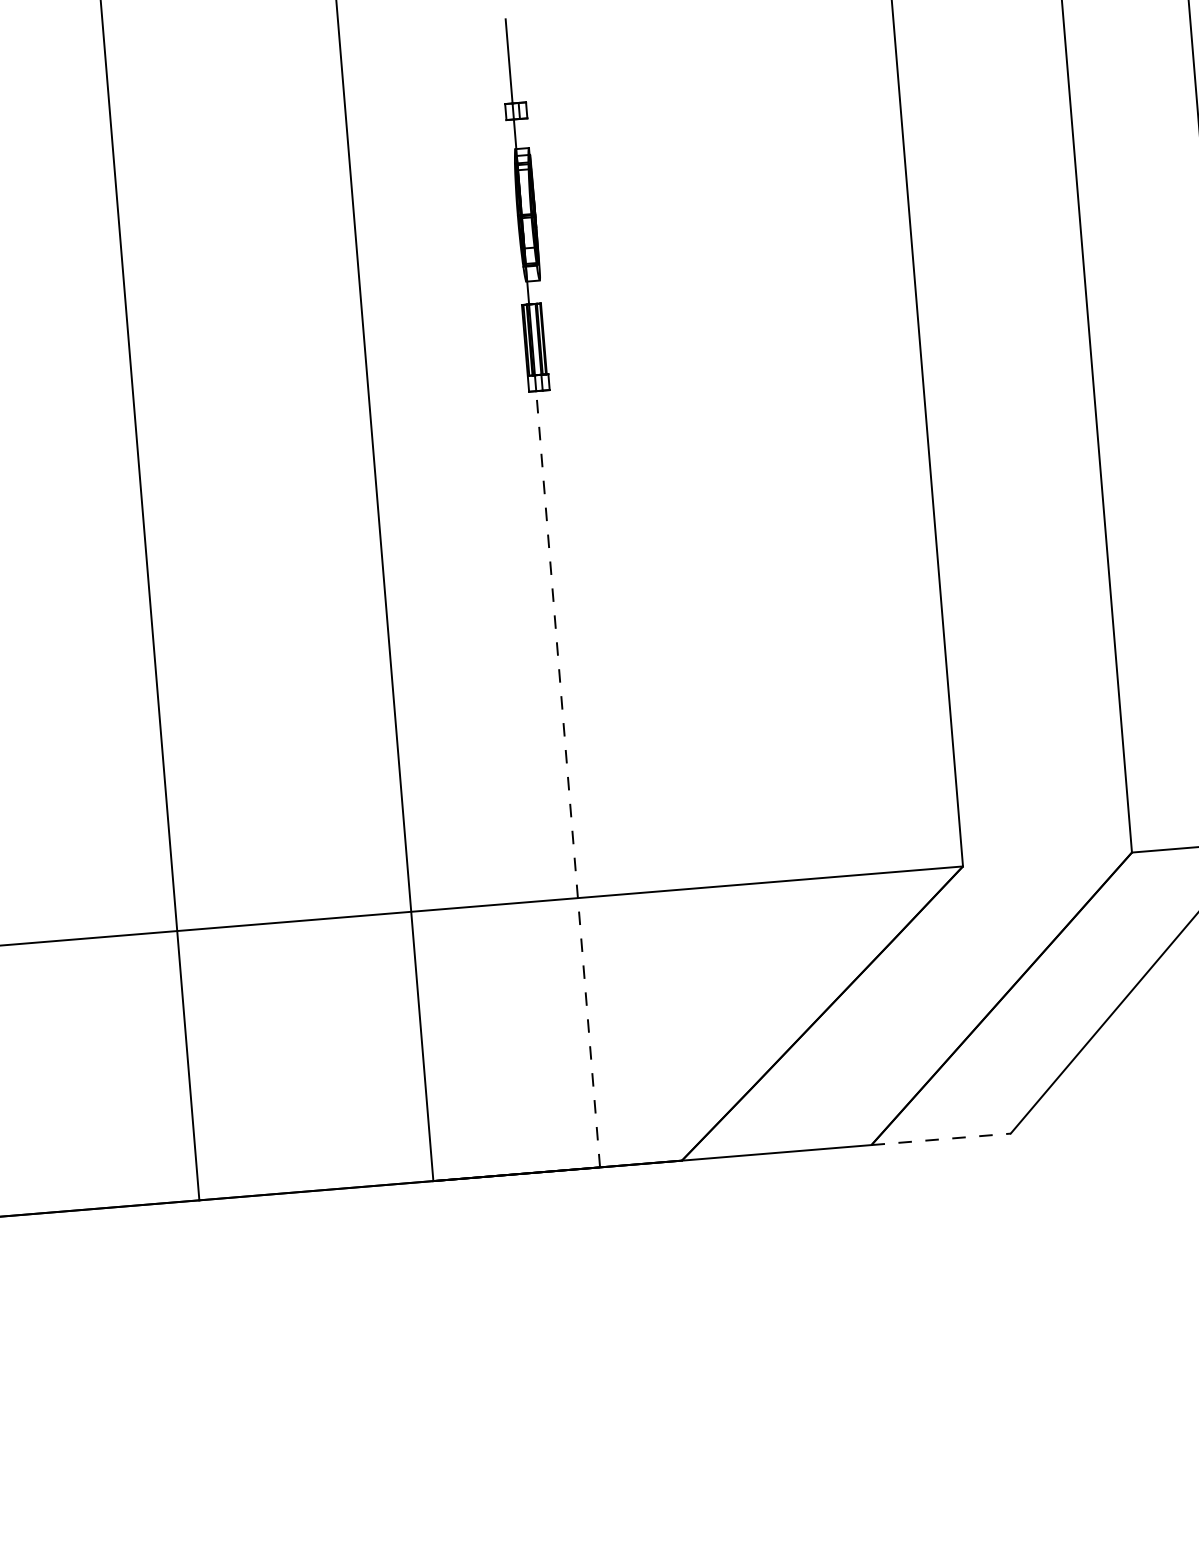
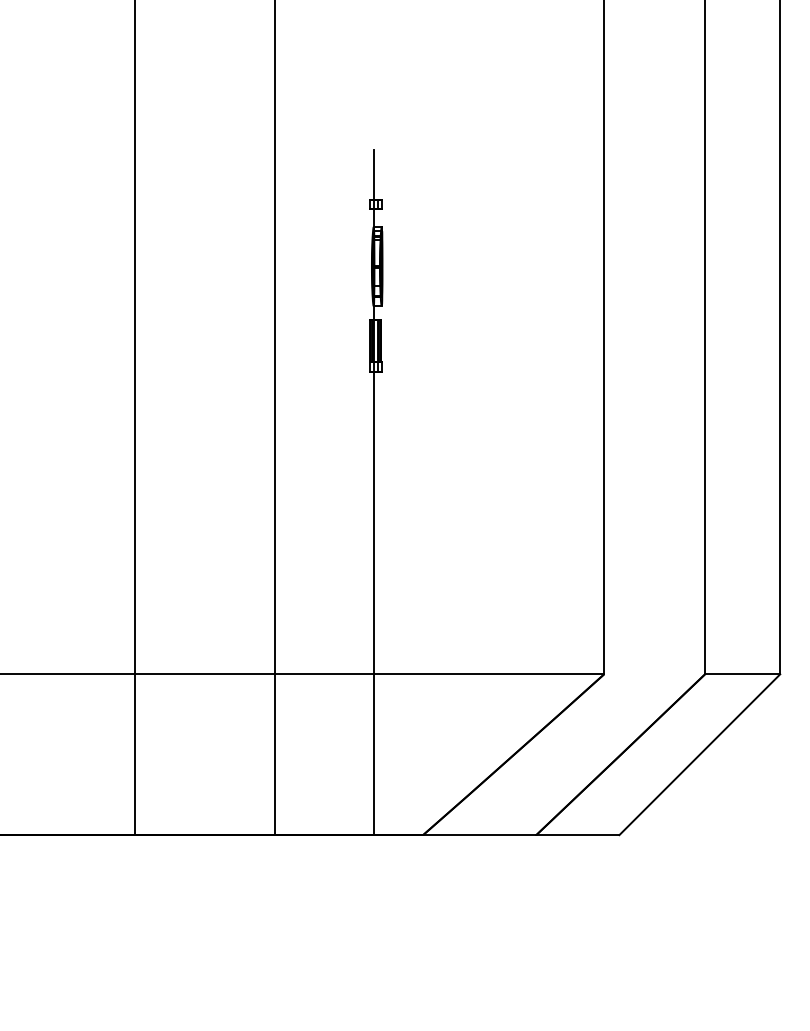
line: (568, 779) -> (374, 603), dashed -> solid
line: (940, 1140) -> (577, 835), dashed -> solid

